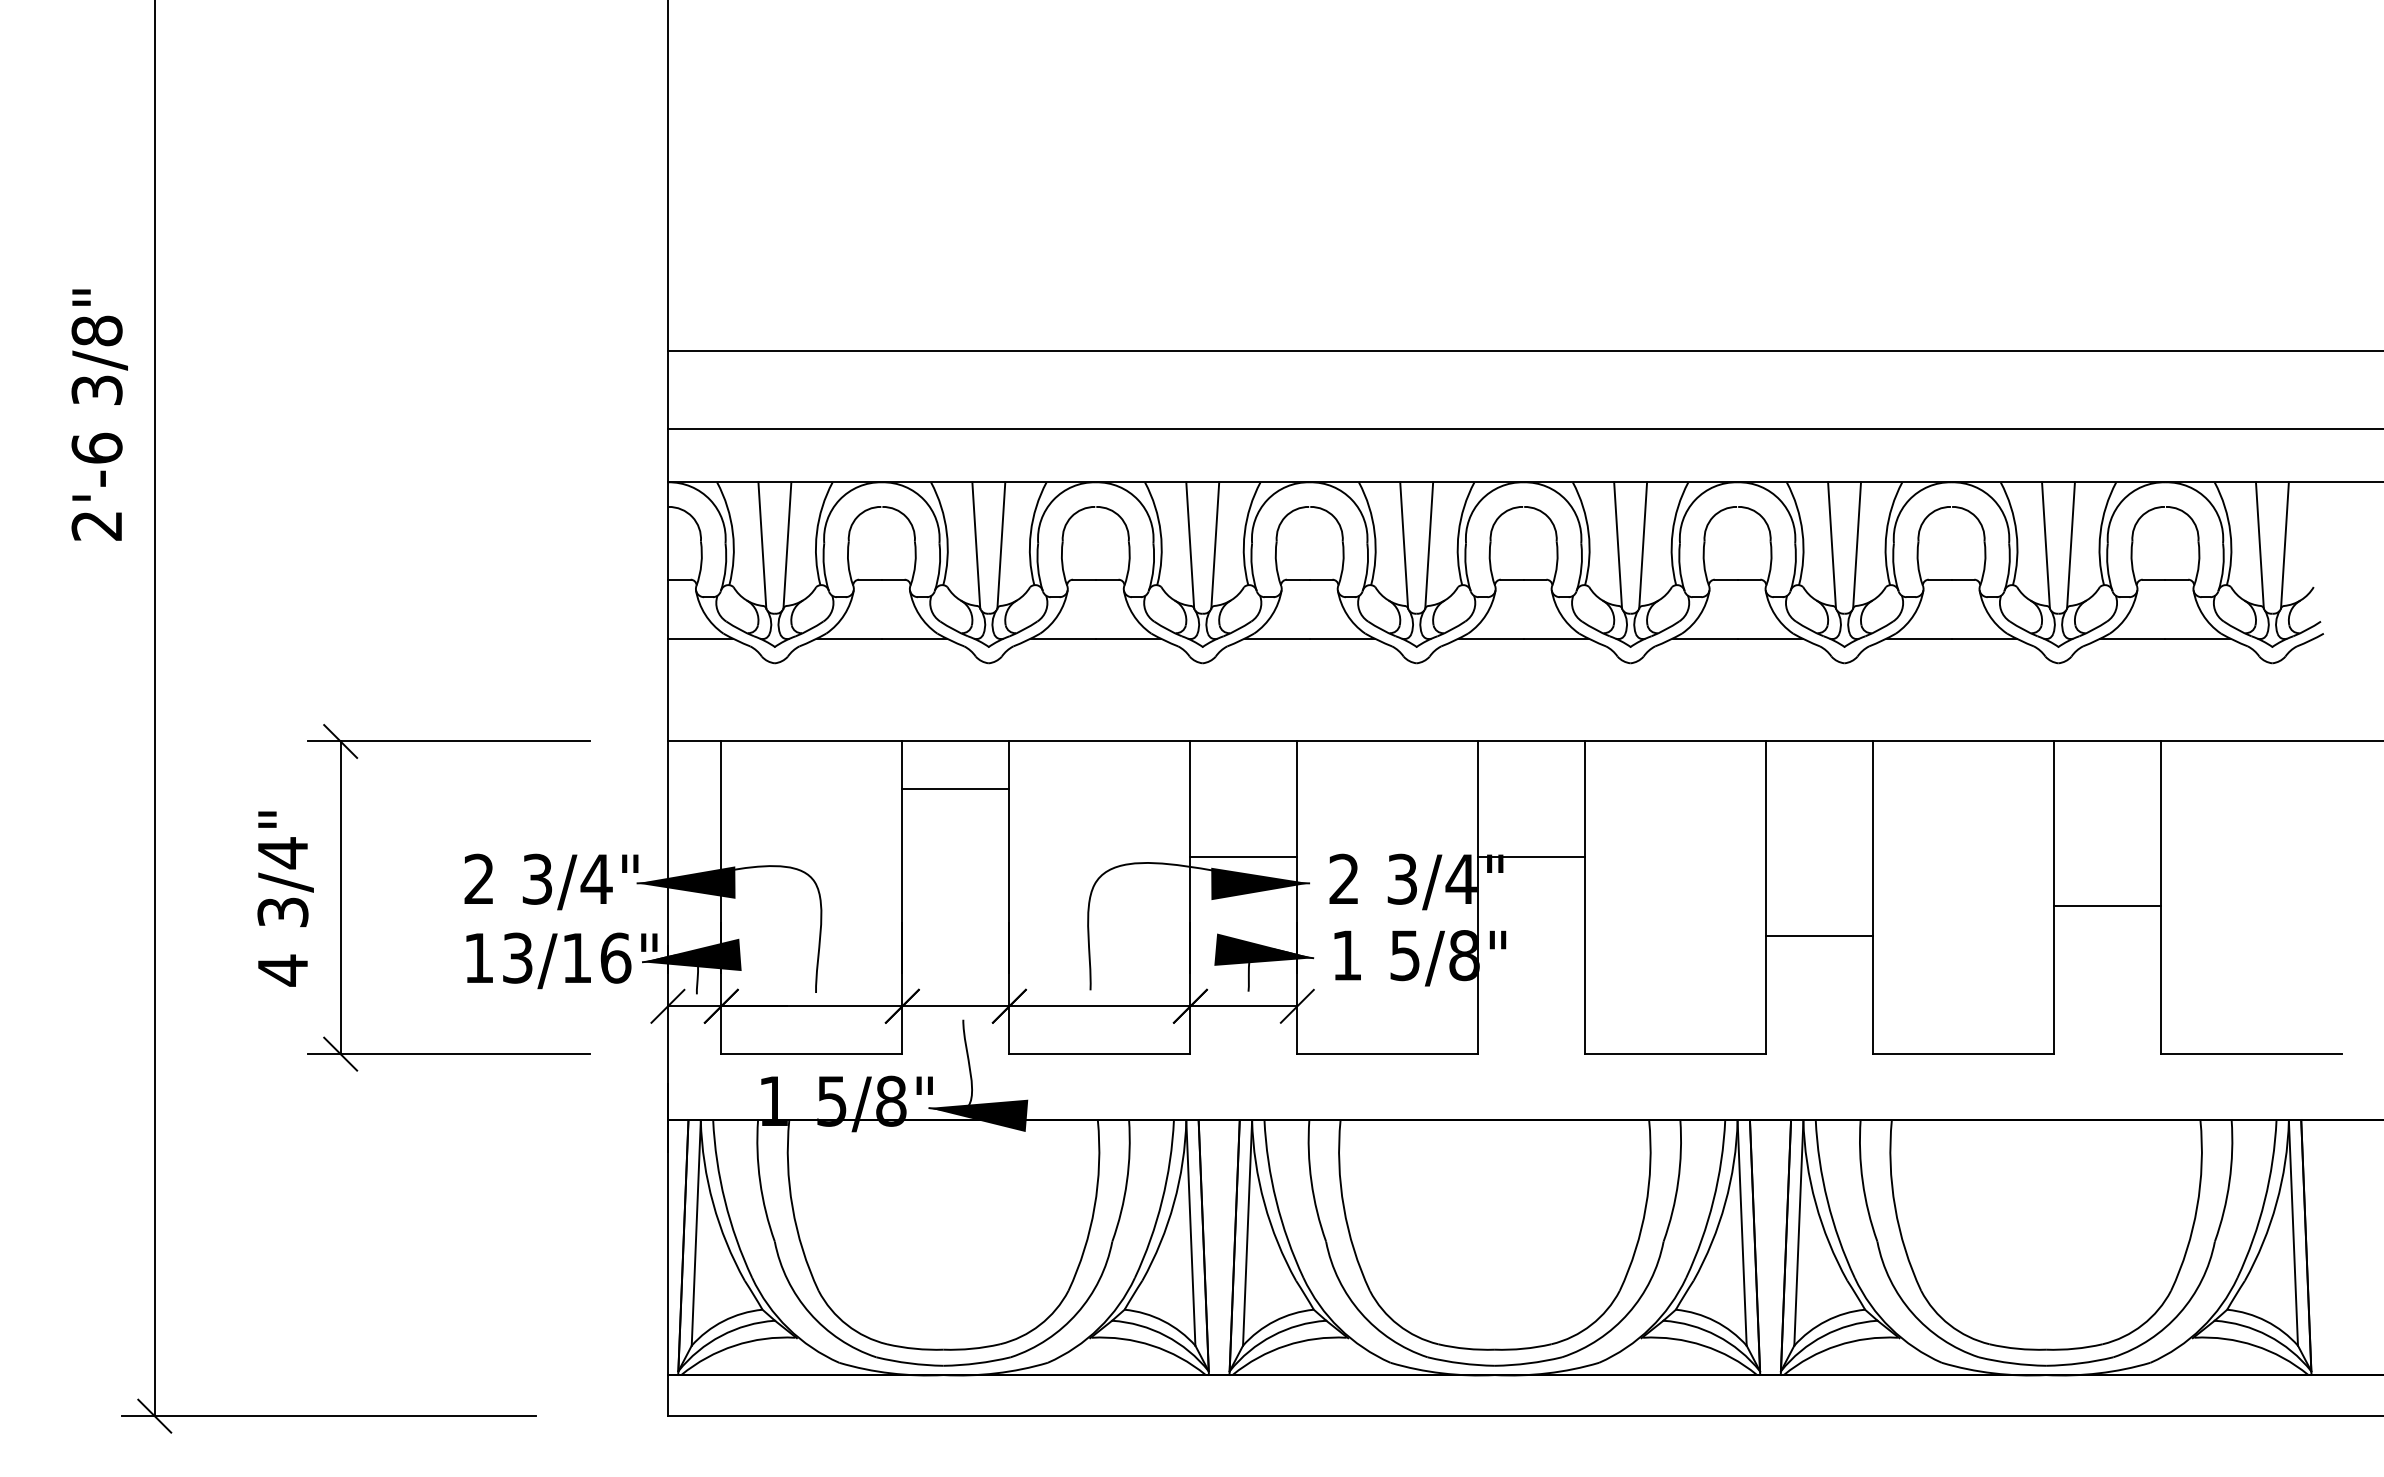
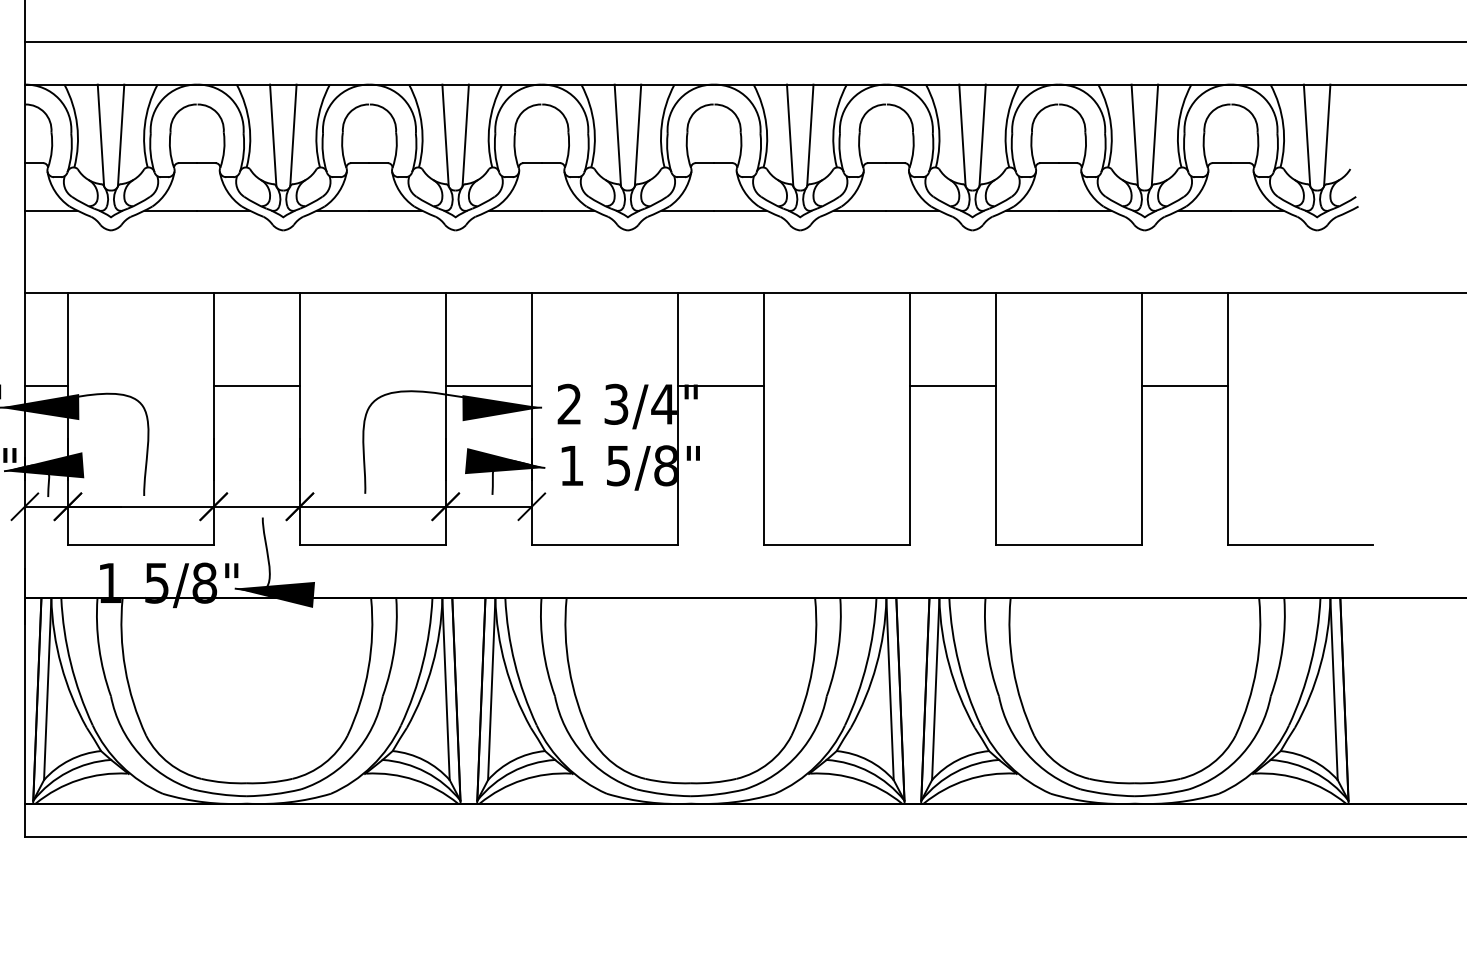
line: (955, 788) -> (256, 386), moved
line: (694, 856) -> (46, 386), added
line: (2107, 905) -> (1184, 386), moved
line: (1819, 935) -> (952, 386), moved

